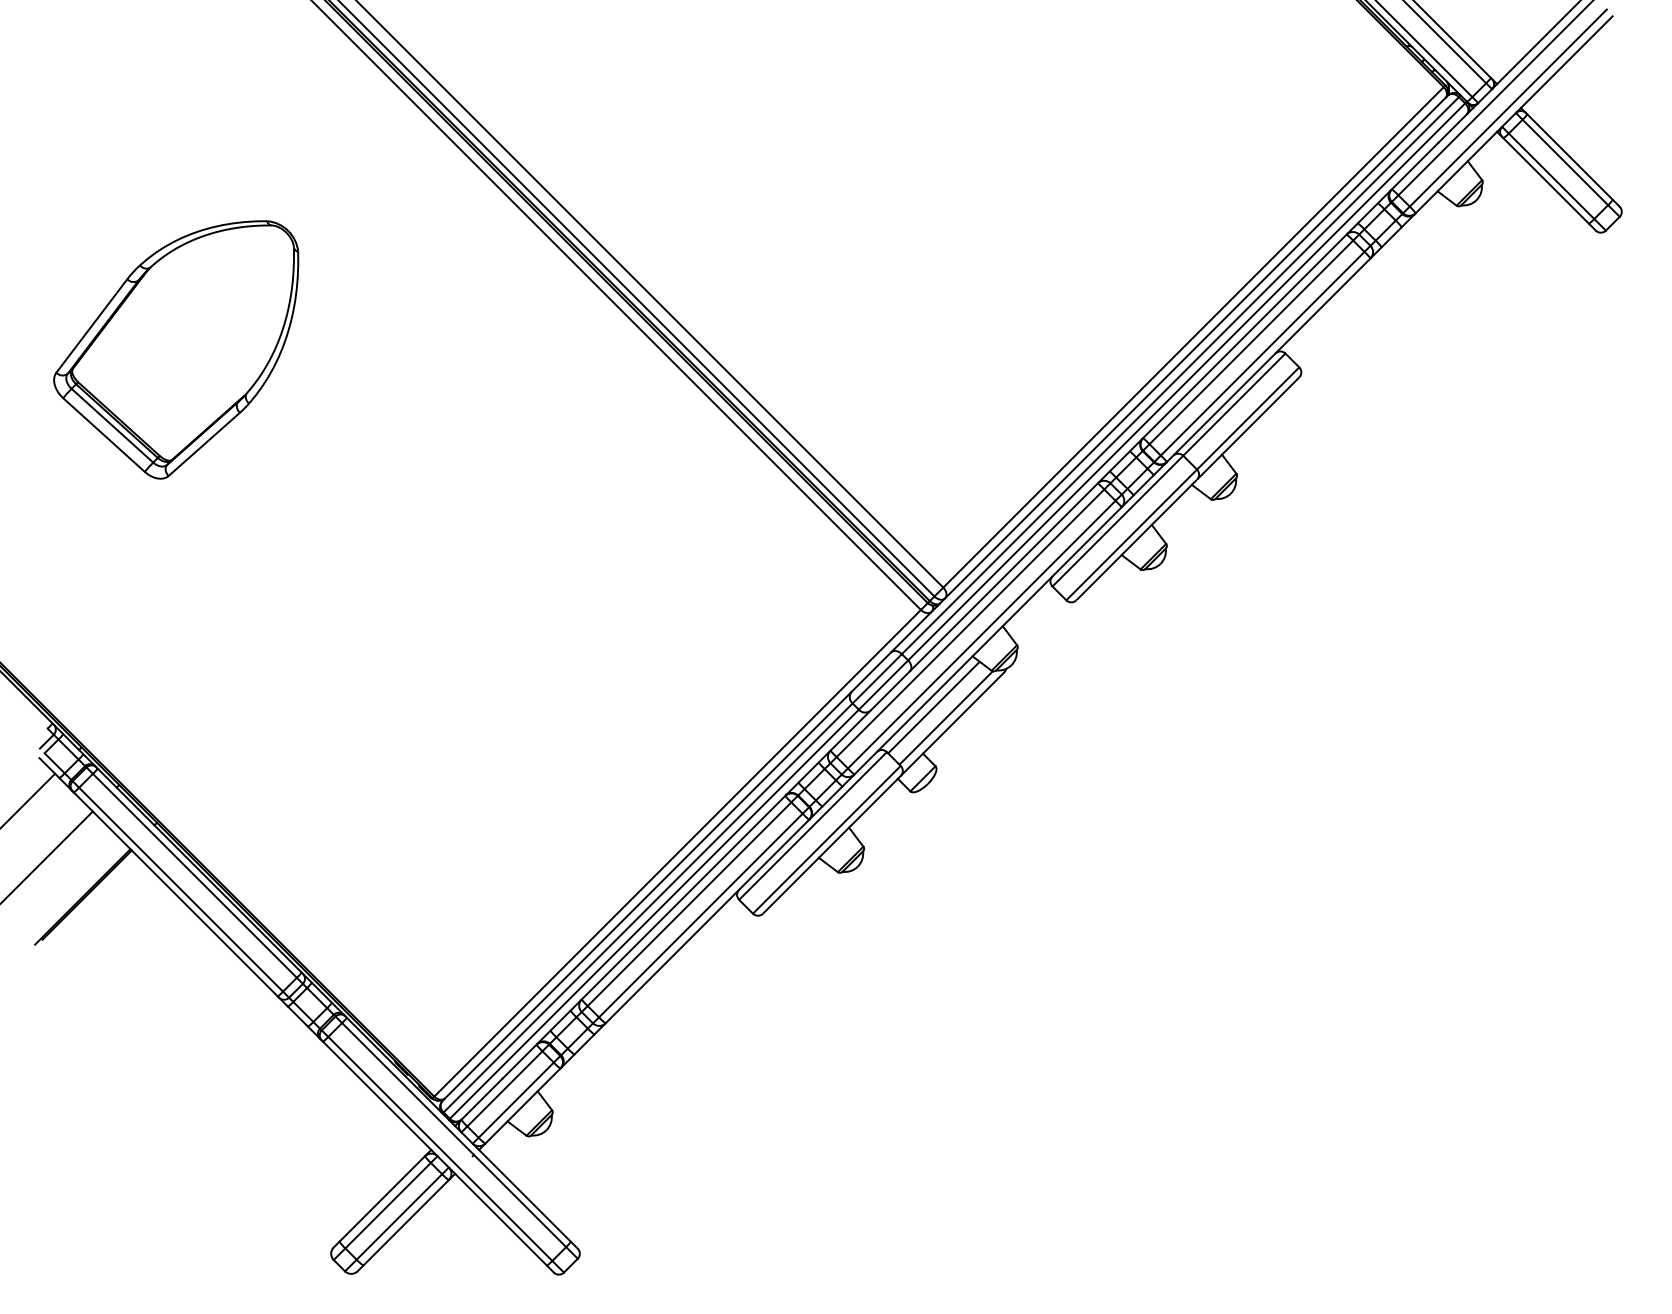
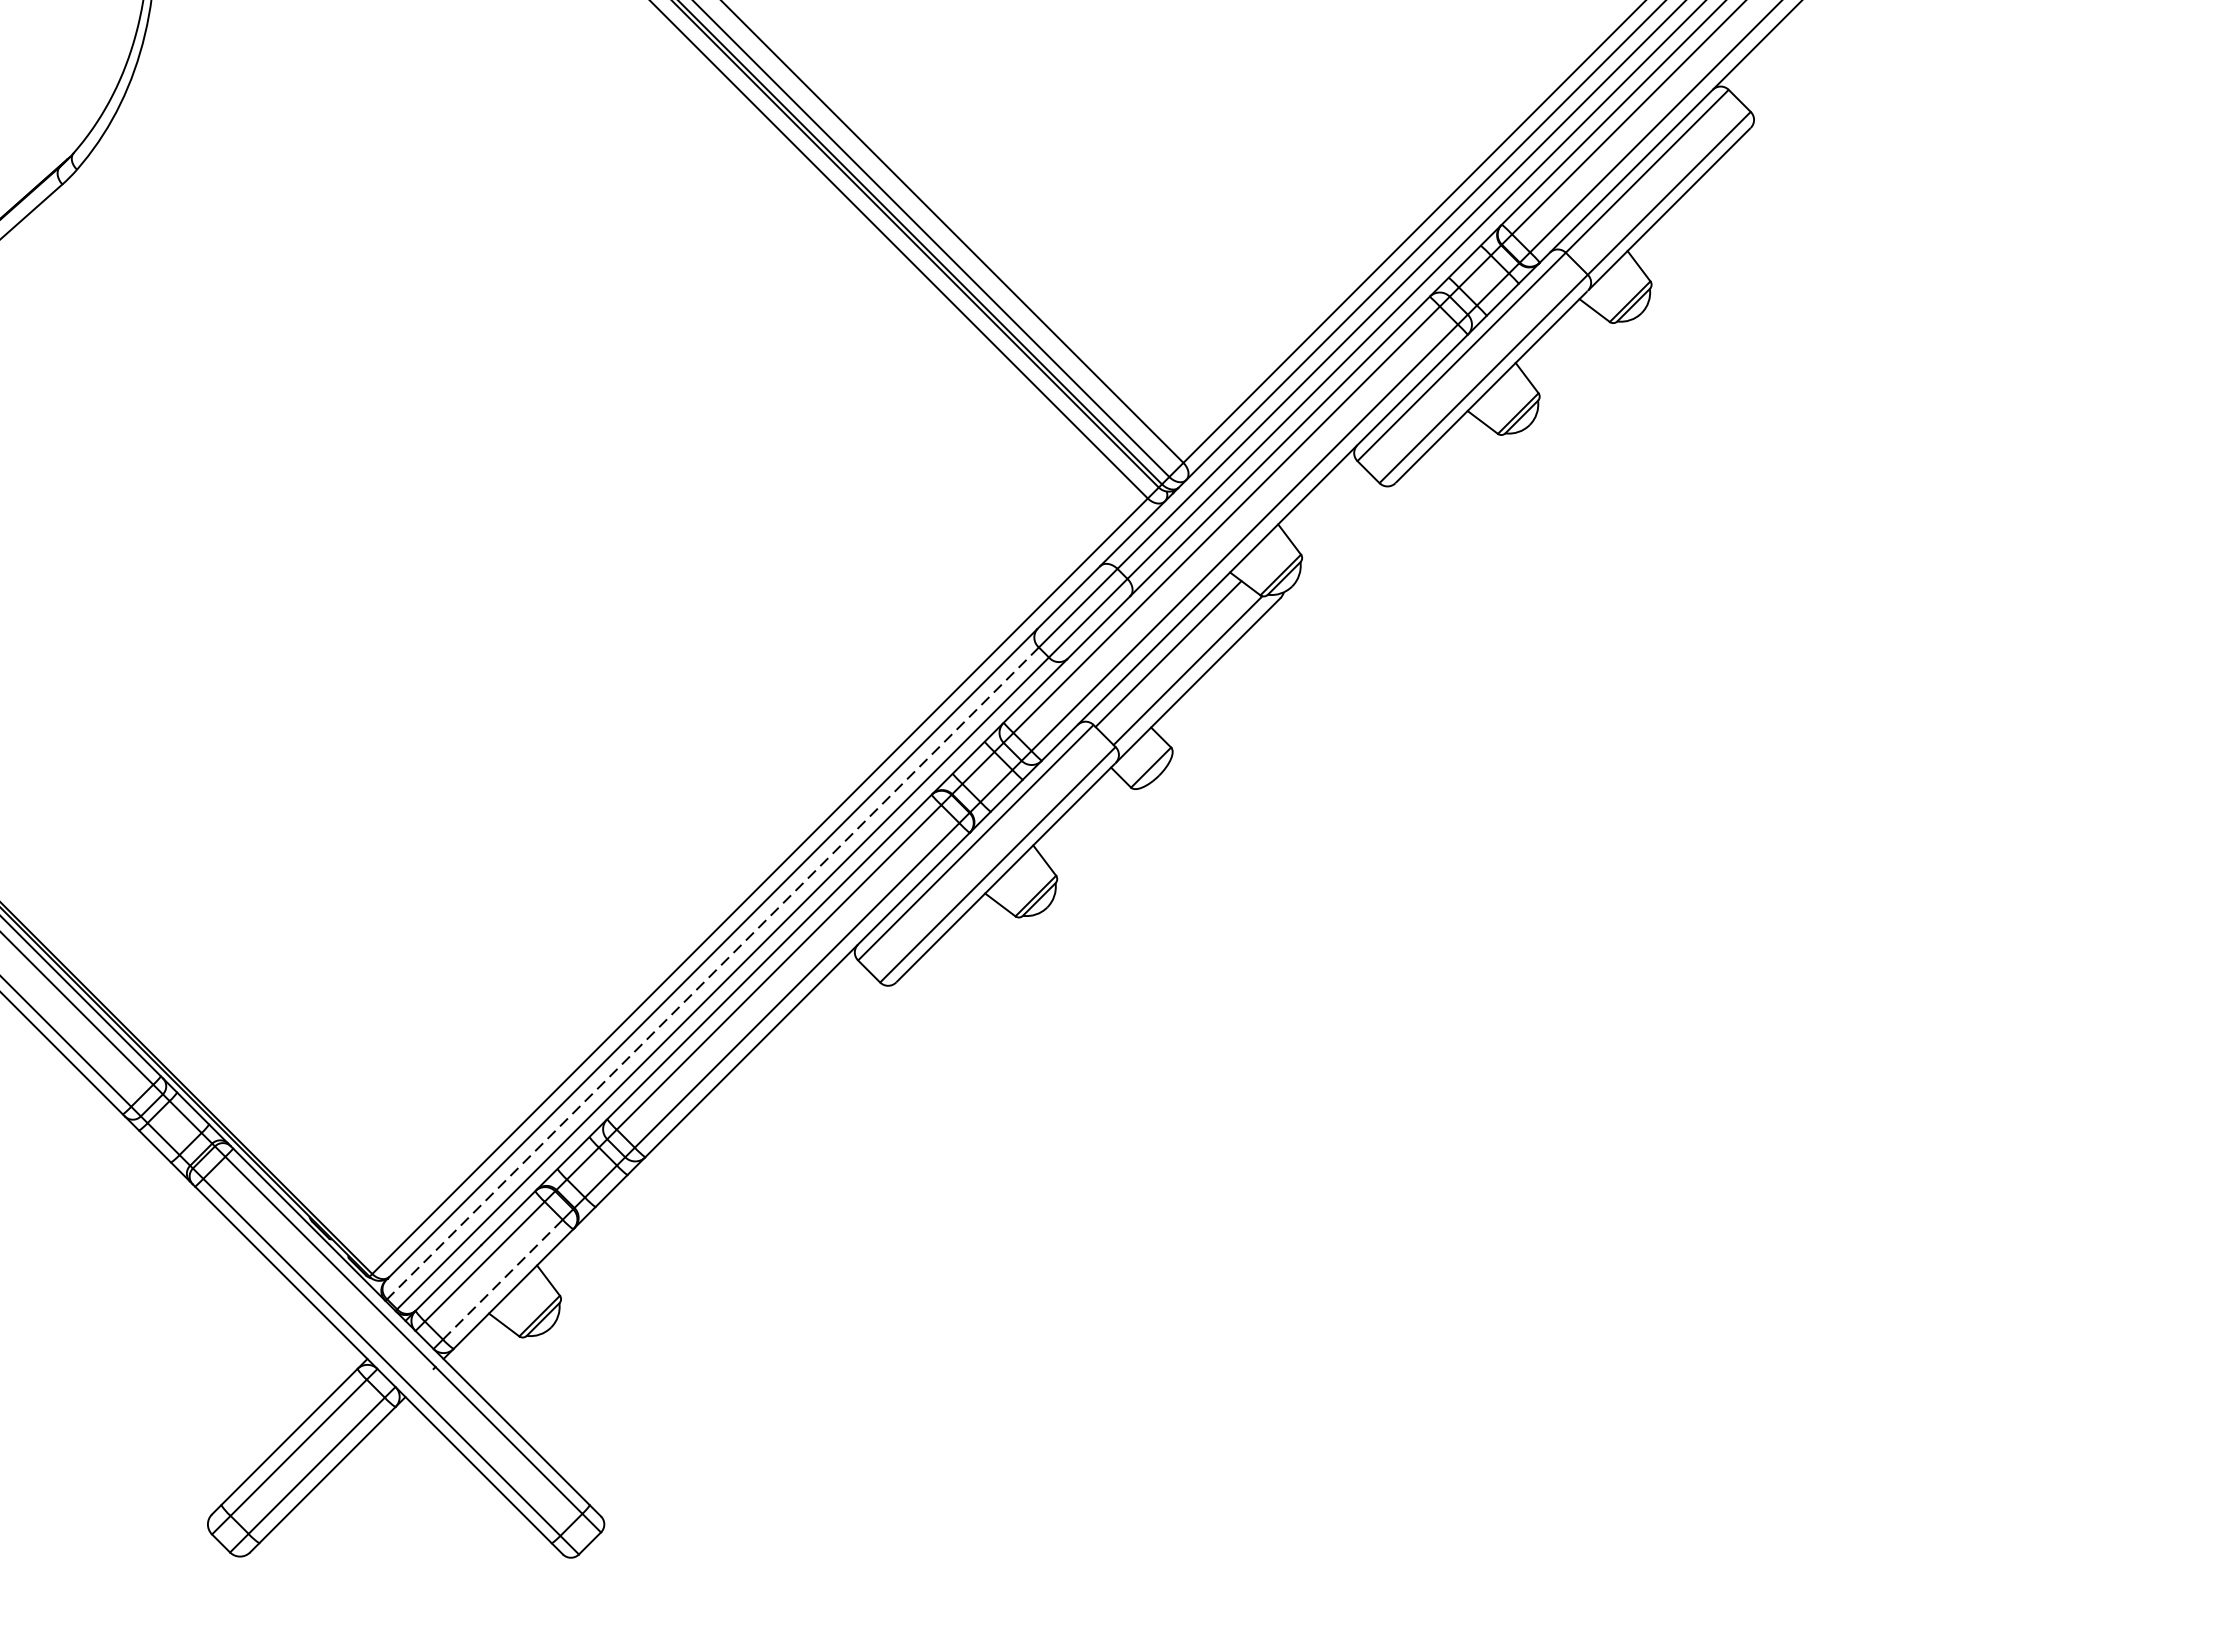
line: (647, 908) -> (712, 974), solid -> dashed
line: (516, 1099) -> (503, 1278), solid -> dashed

